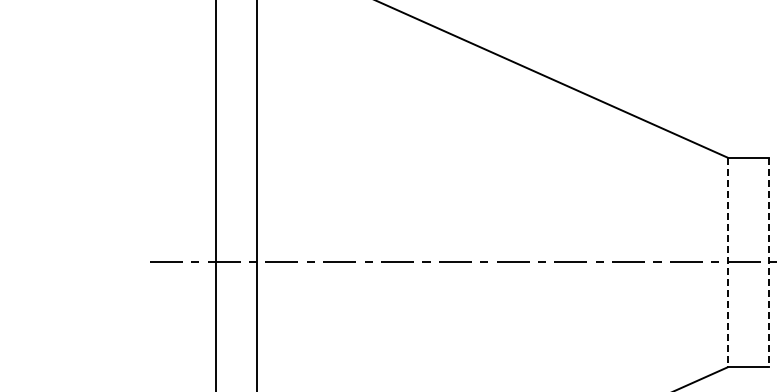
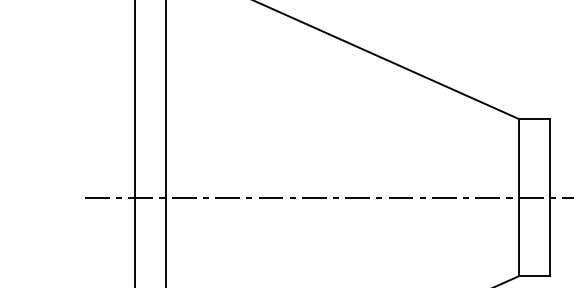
line: (727, 262) -> (518, 197), dashed -> solid
line: (768, 262) -> (549, 197), dashed -> solid

